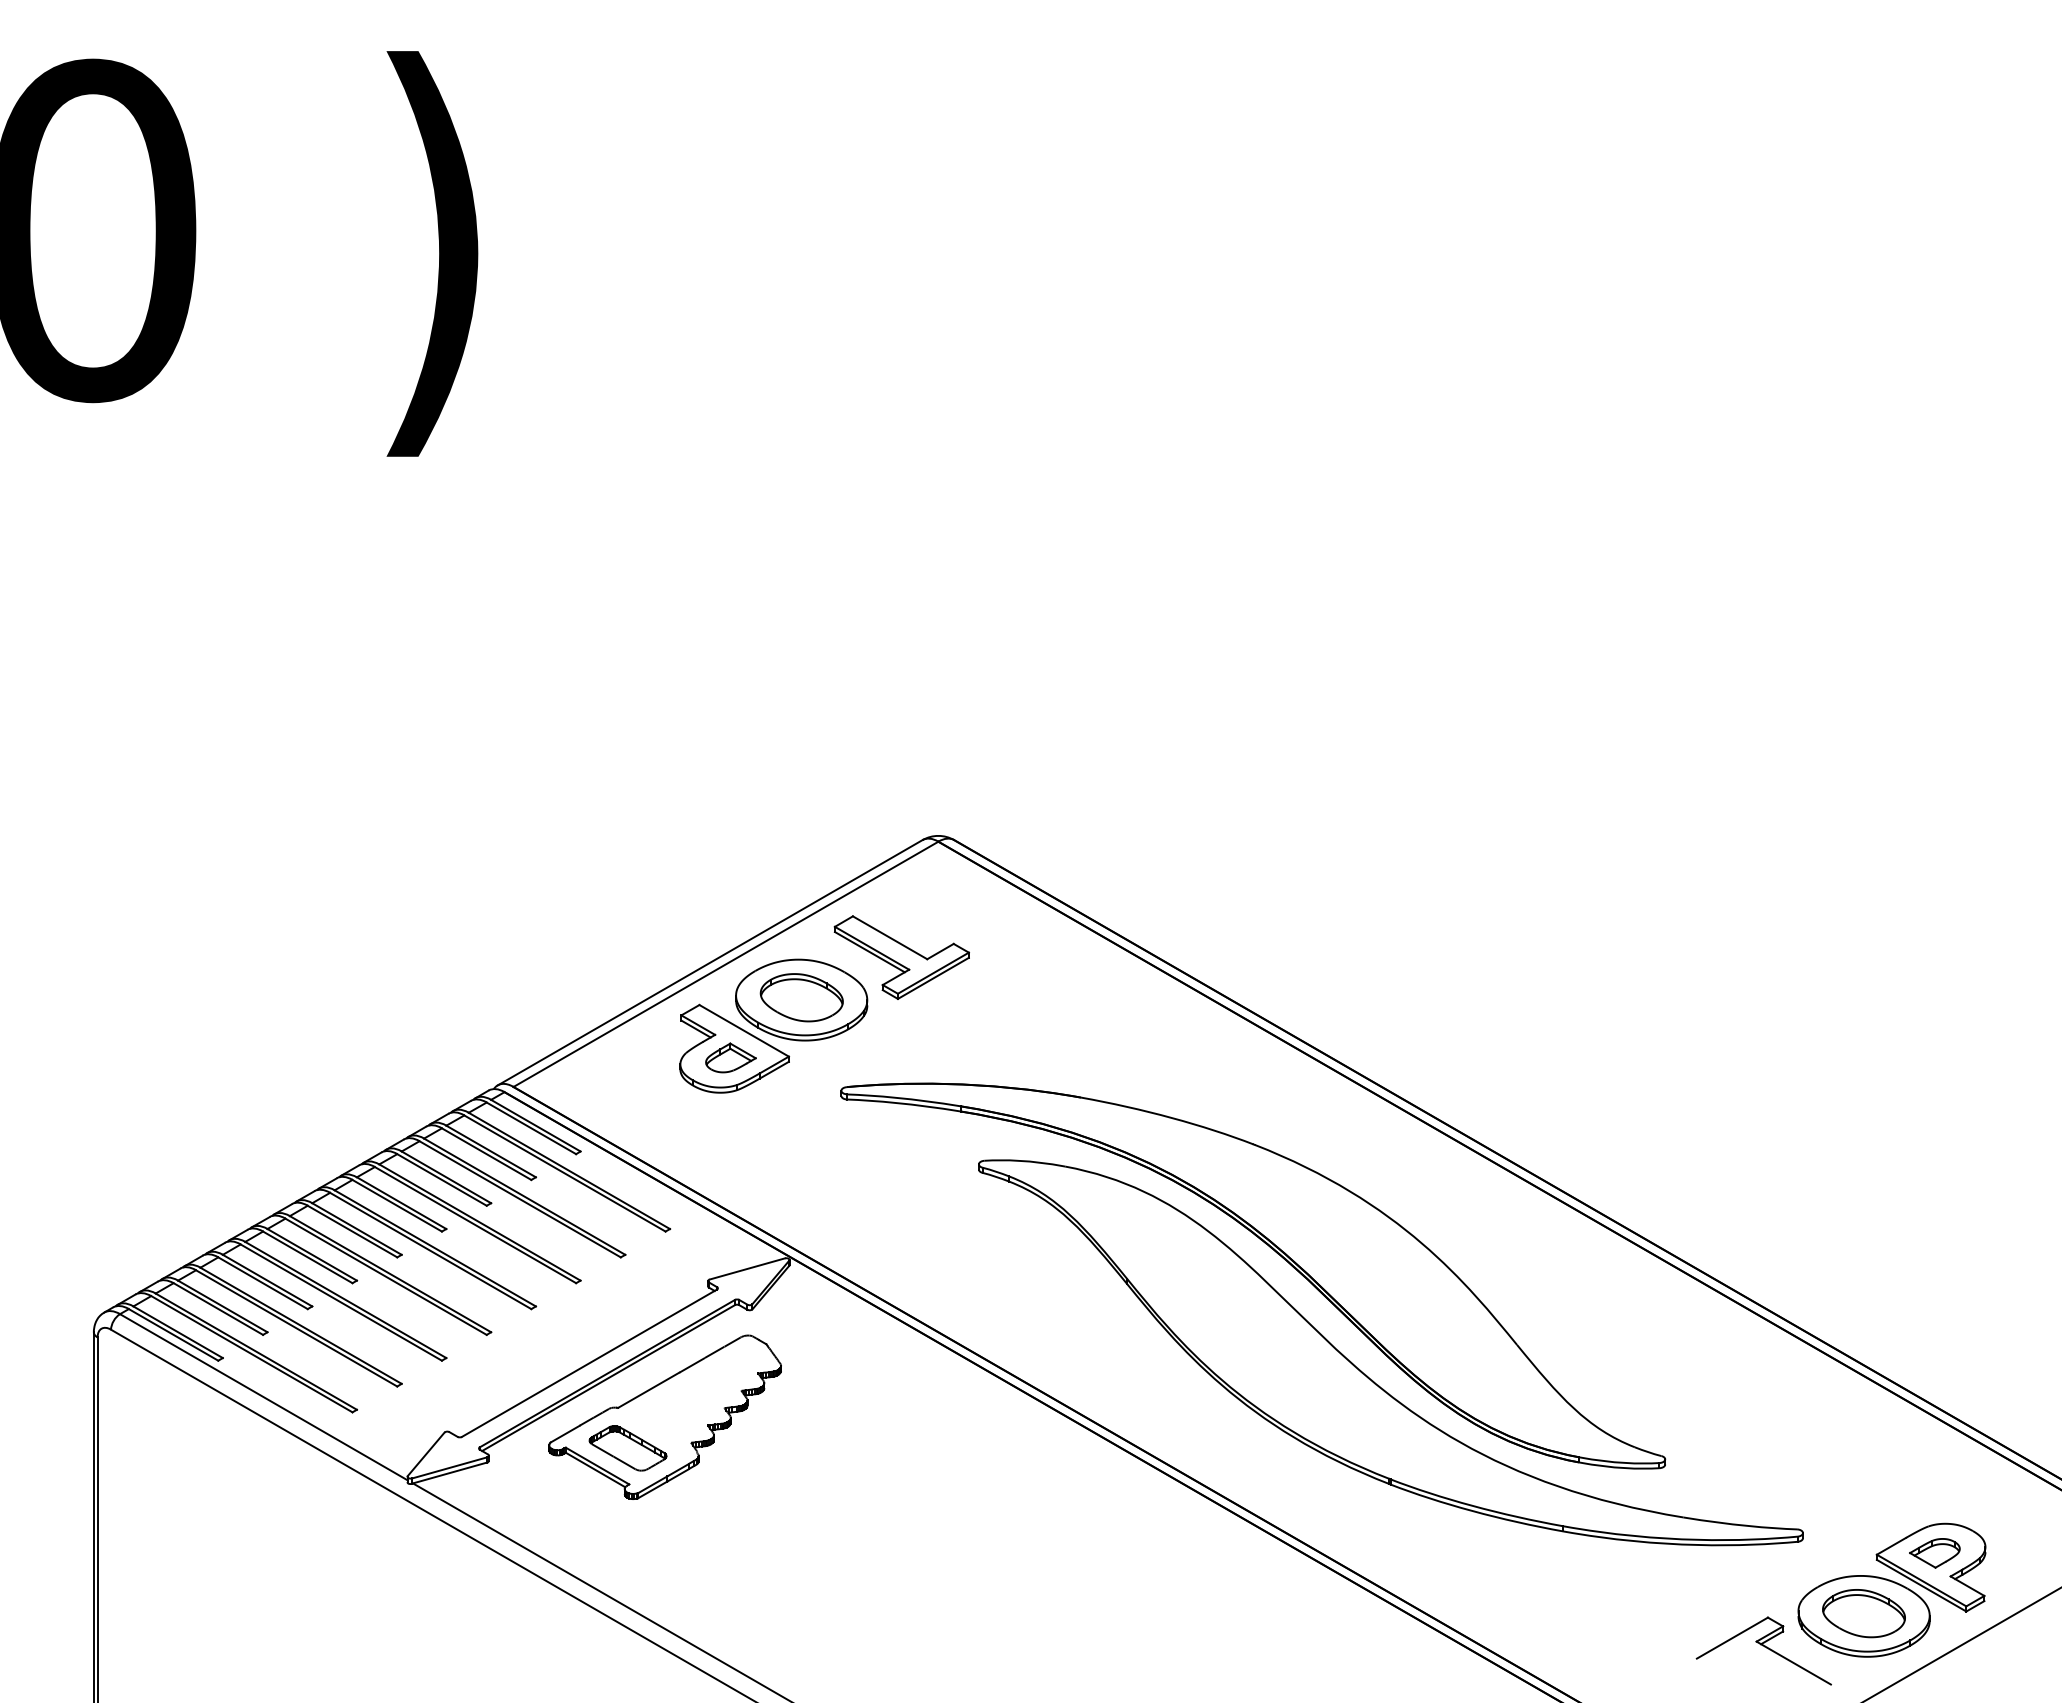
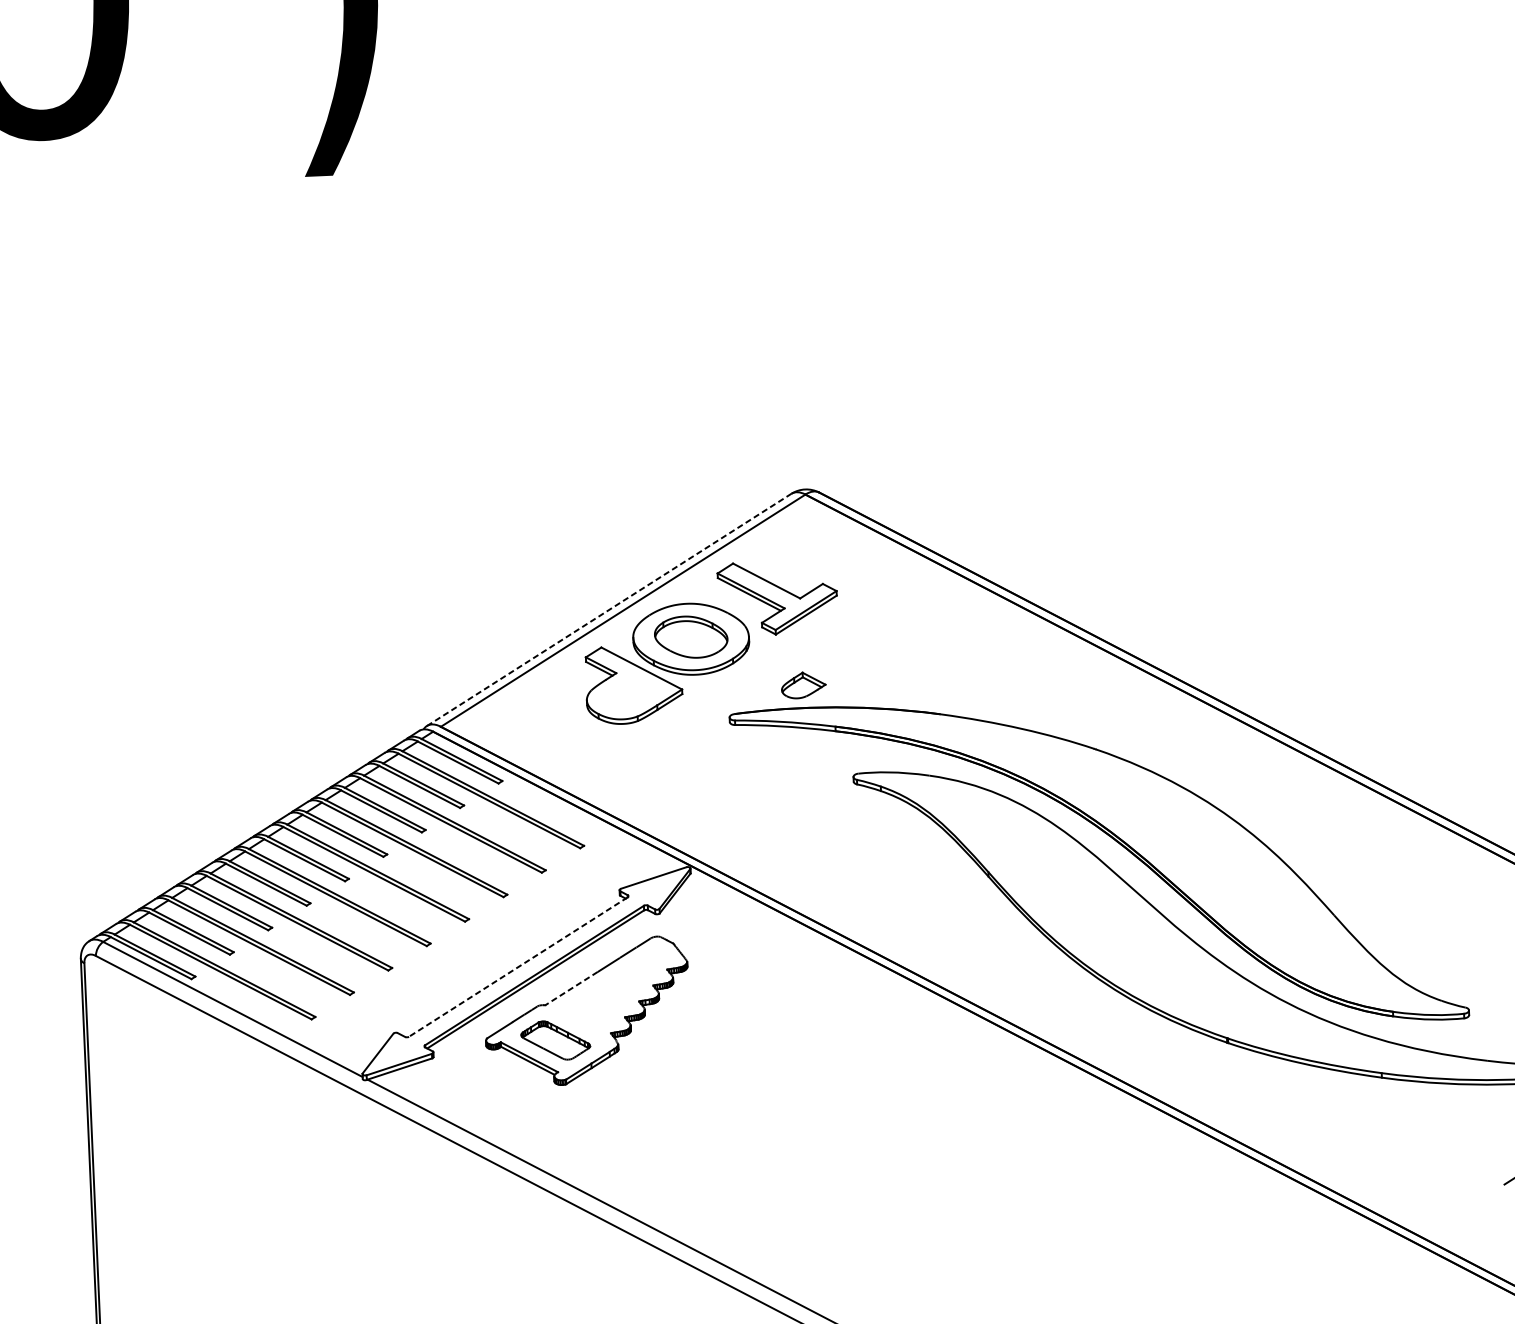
line: (710, 962) -> (609, 609), solid -> dashed
part: (730, 1057) -> (803, 684), moved
line: (589, 1363) -> (518, 967), solid -> dashed
line: (648, 1390) -> (571, 988), solid -> dashed

